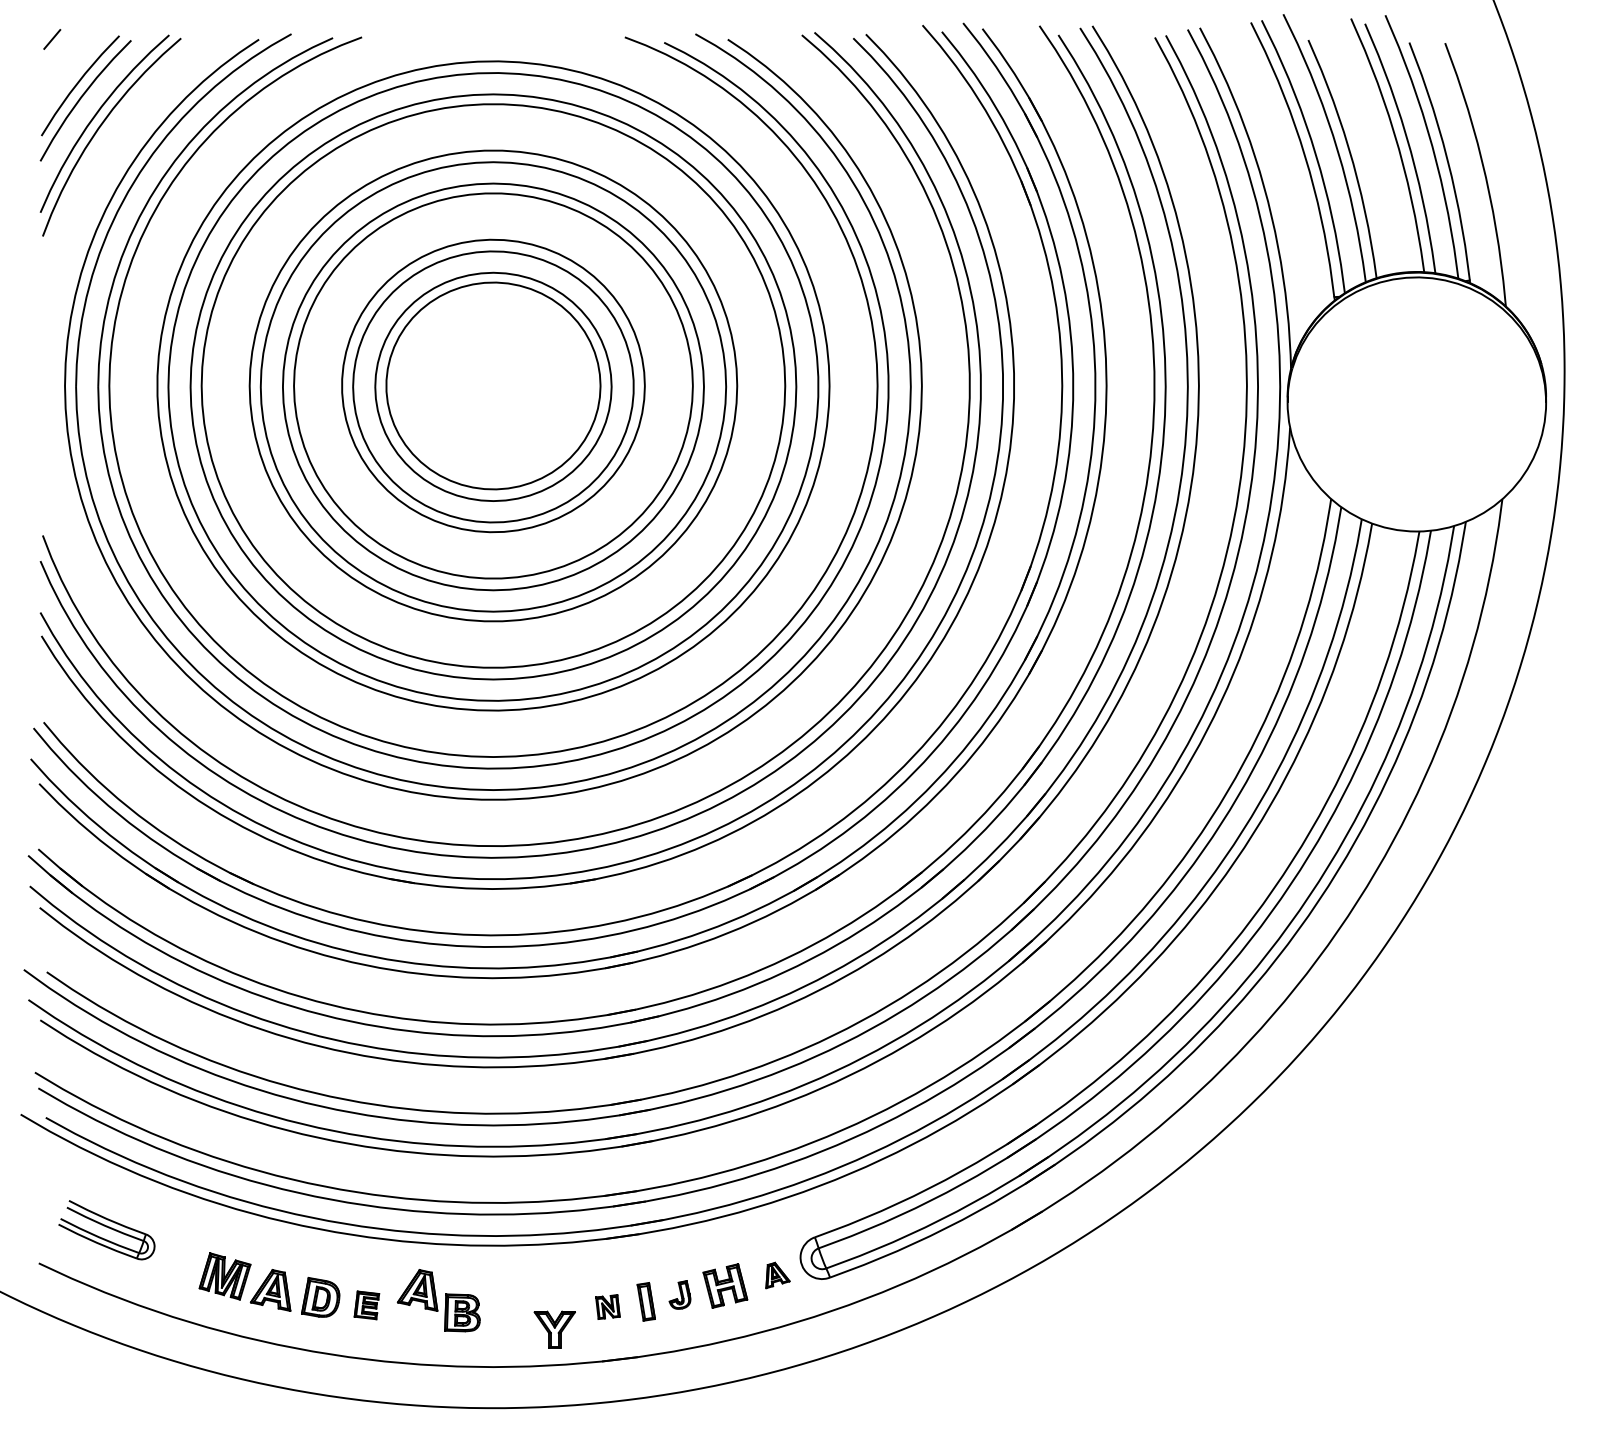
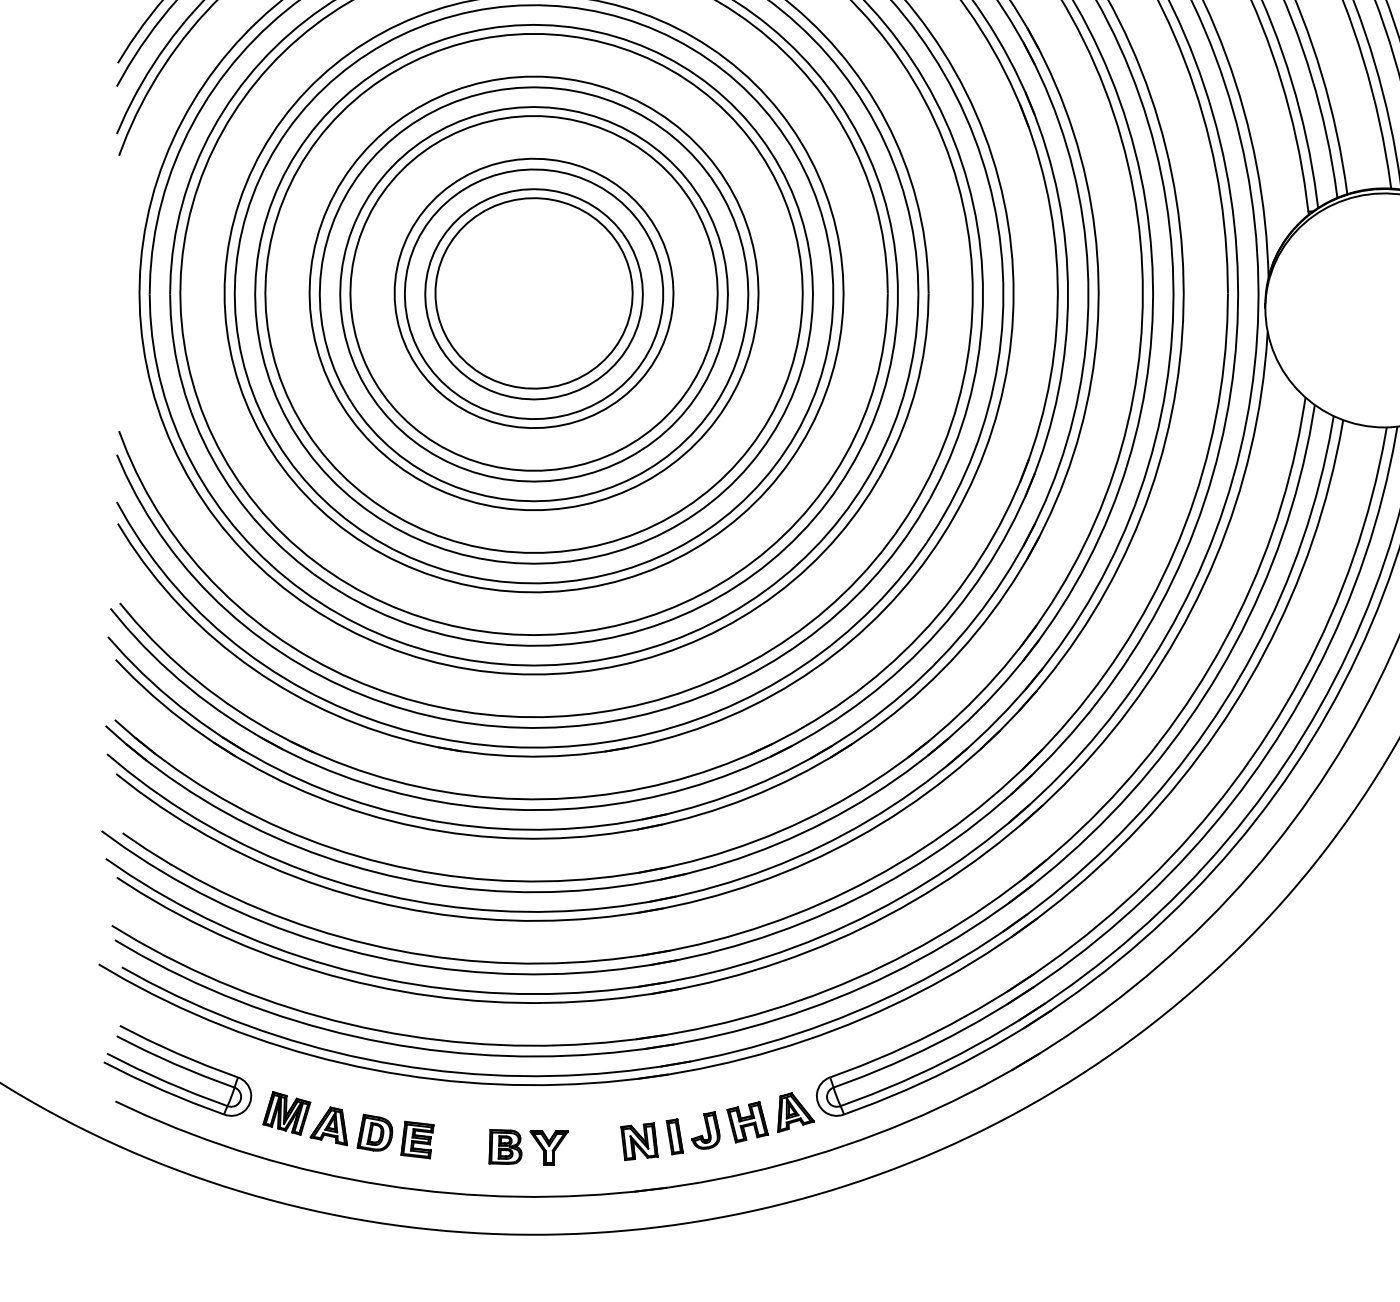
part: (106, 1229) -> (177, 1070), size x1.67
part: (777, 1275) -> (795, 1112), size x1.67
part: (417, 1290) -> (464, 1126), removed
part: (679, 1294) -> (705, 1130), size x1.43
part: (366, 1305) -> (417, 1140), size x1.43
part: (607, 1306) -> (639, 1141), size x1.67
part: (554, 1329) -> (548, 1147), moved

